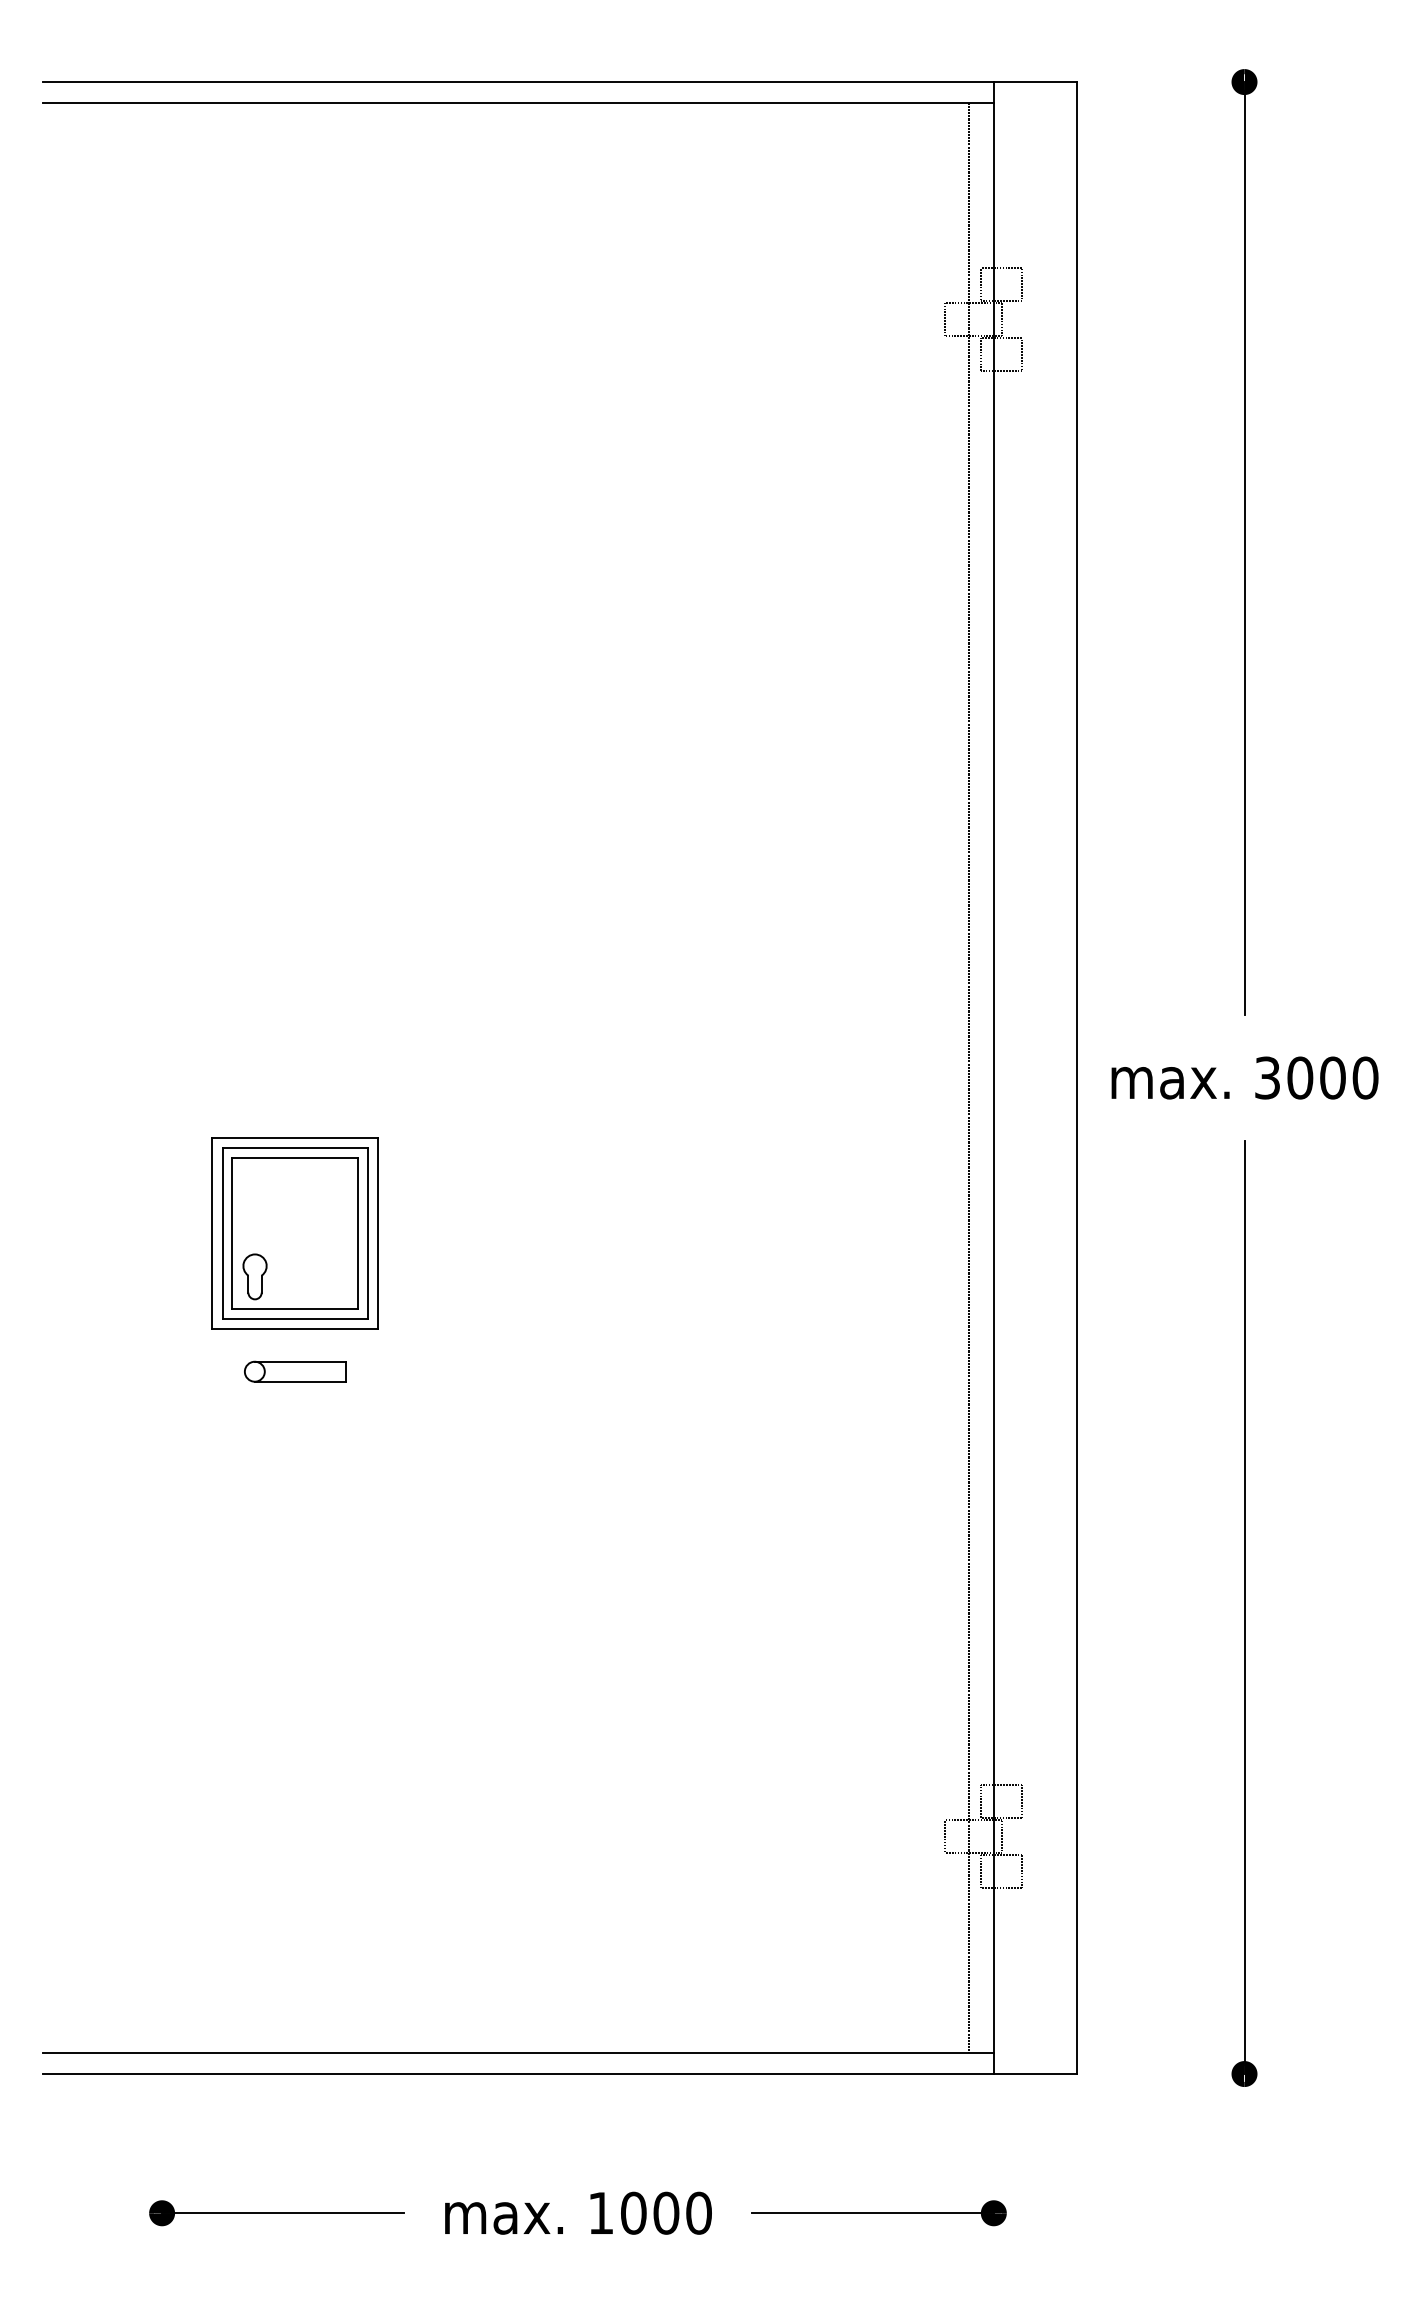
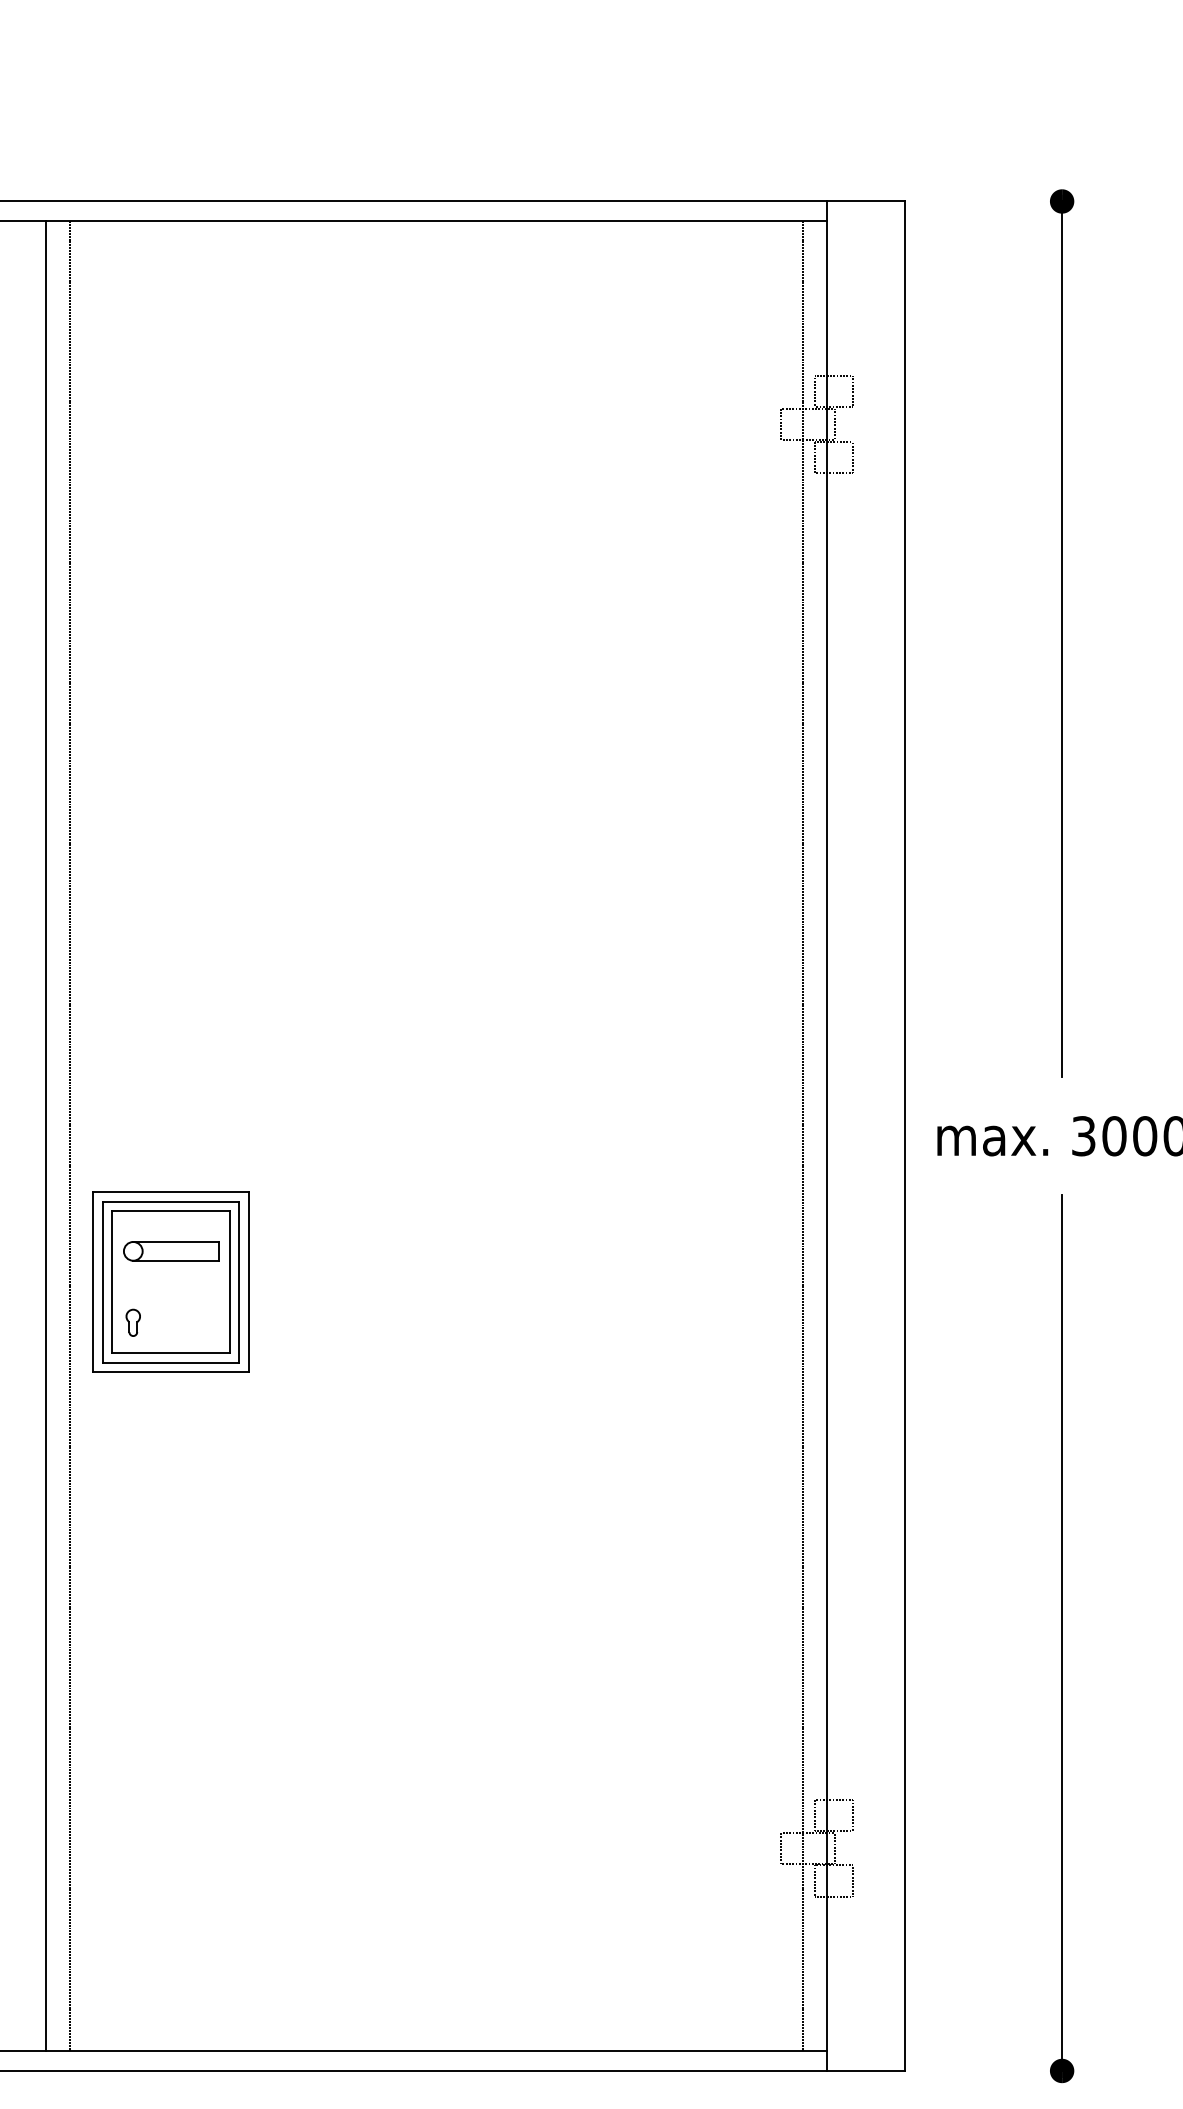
line: (162, 1077) -> (46, 1135), added
line: (187, 1077) -> (70, 1135), added
part: (254, 1276) -> (132, 1322), size x0.62
part: (295, 1371) -> (171, 1251), moved

